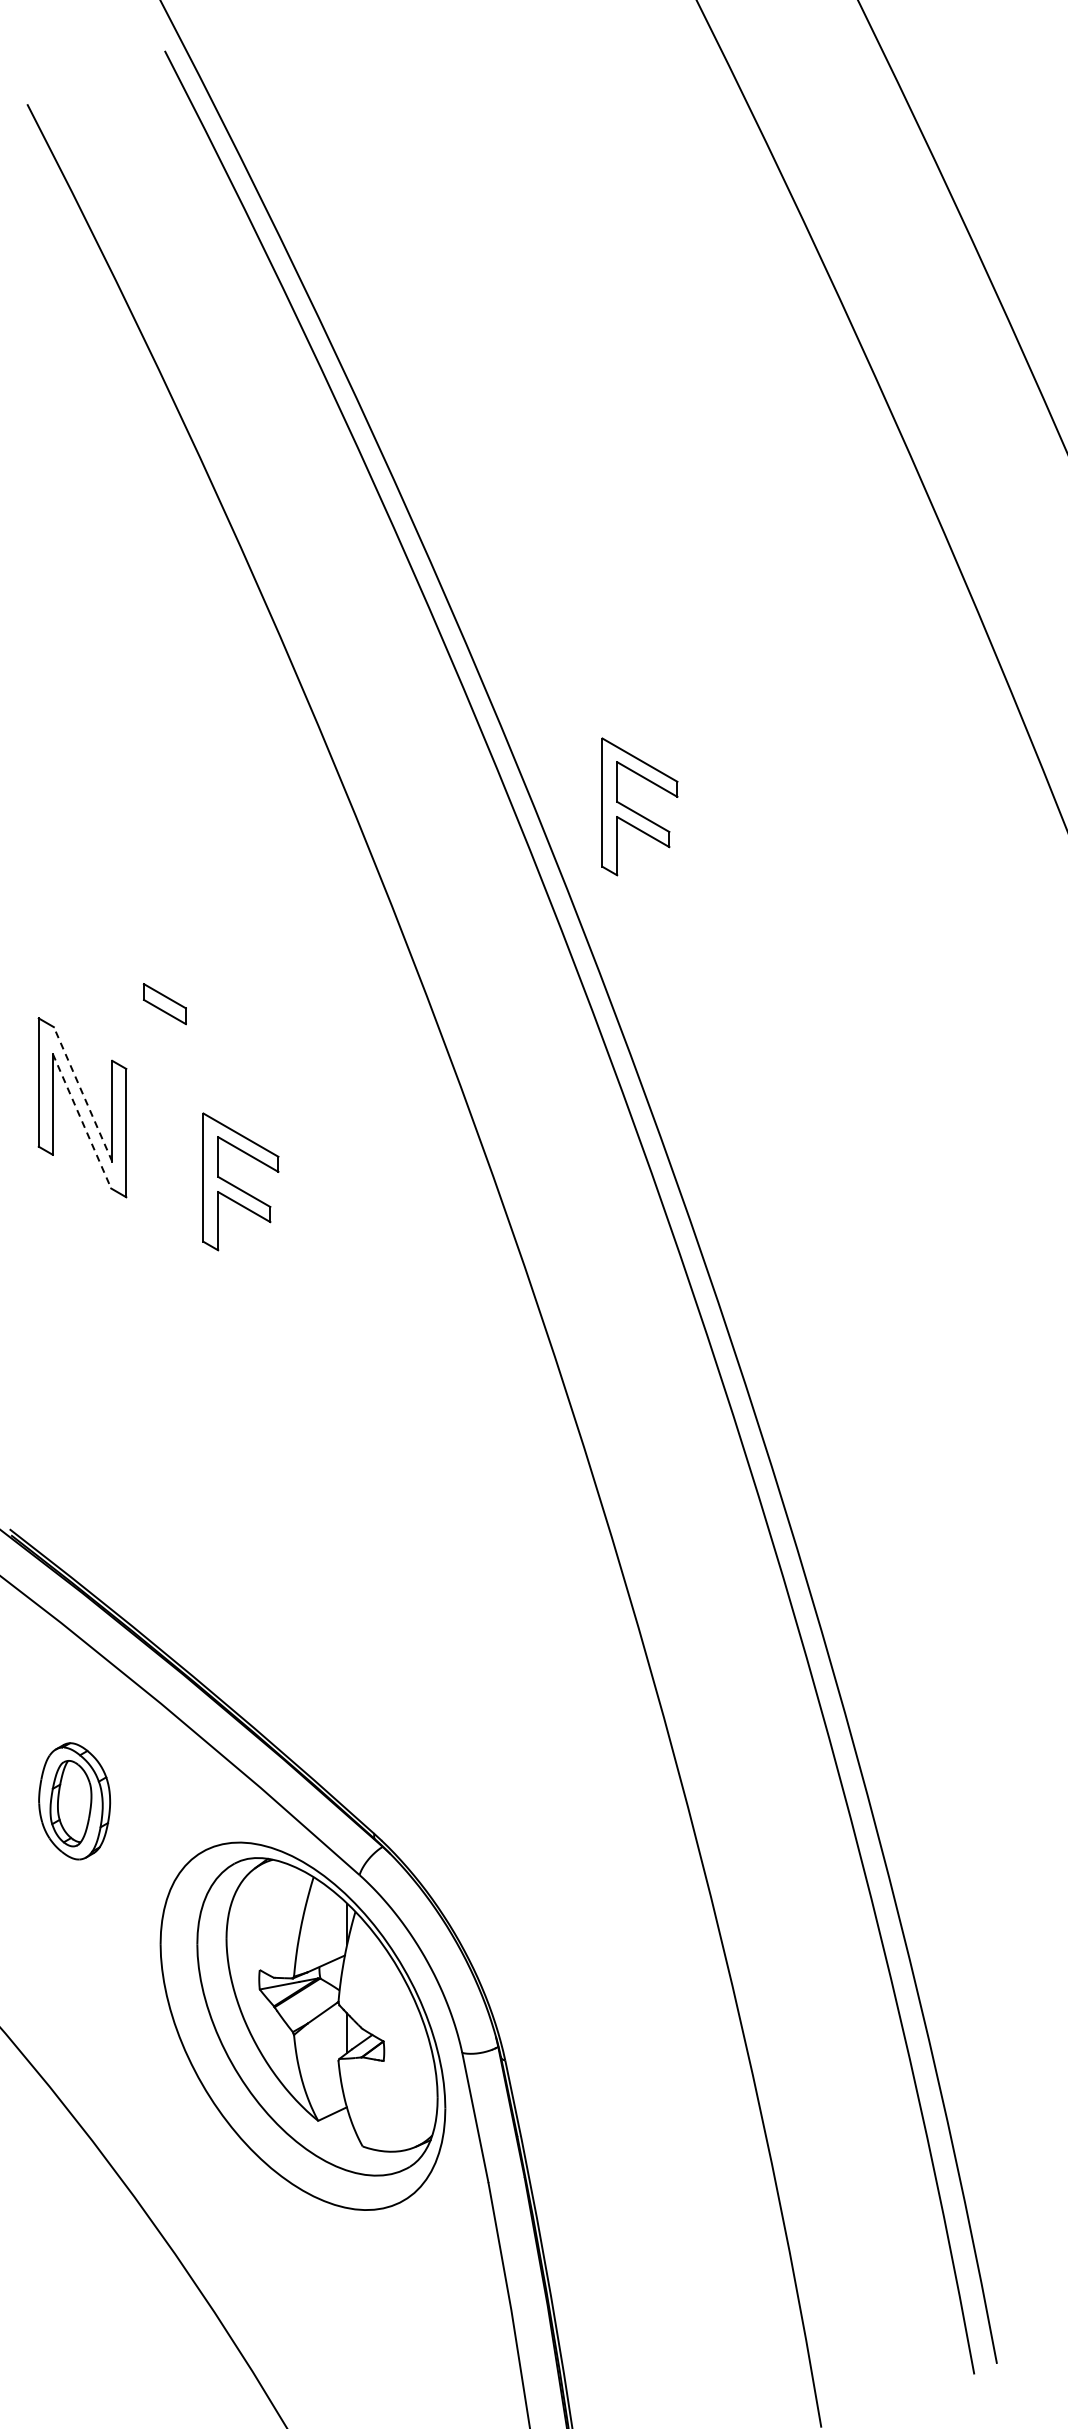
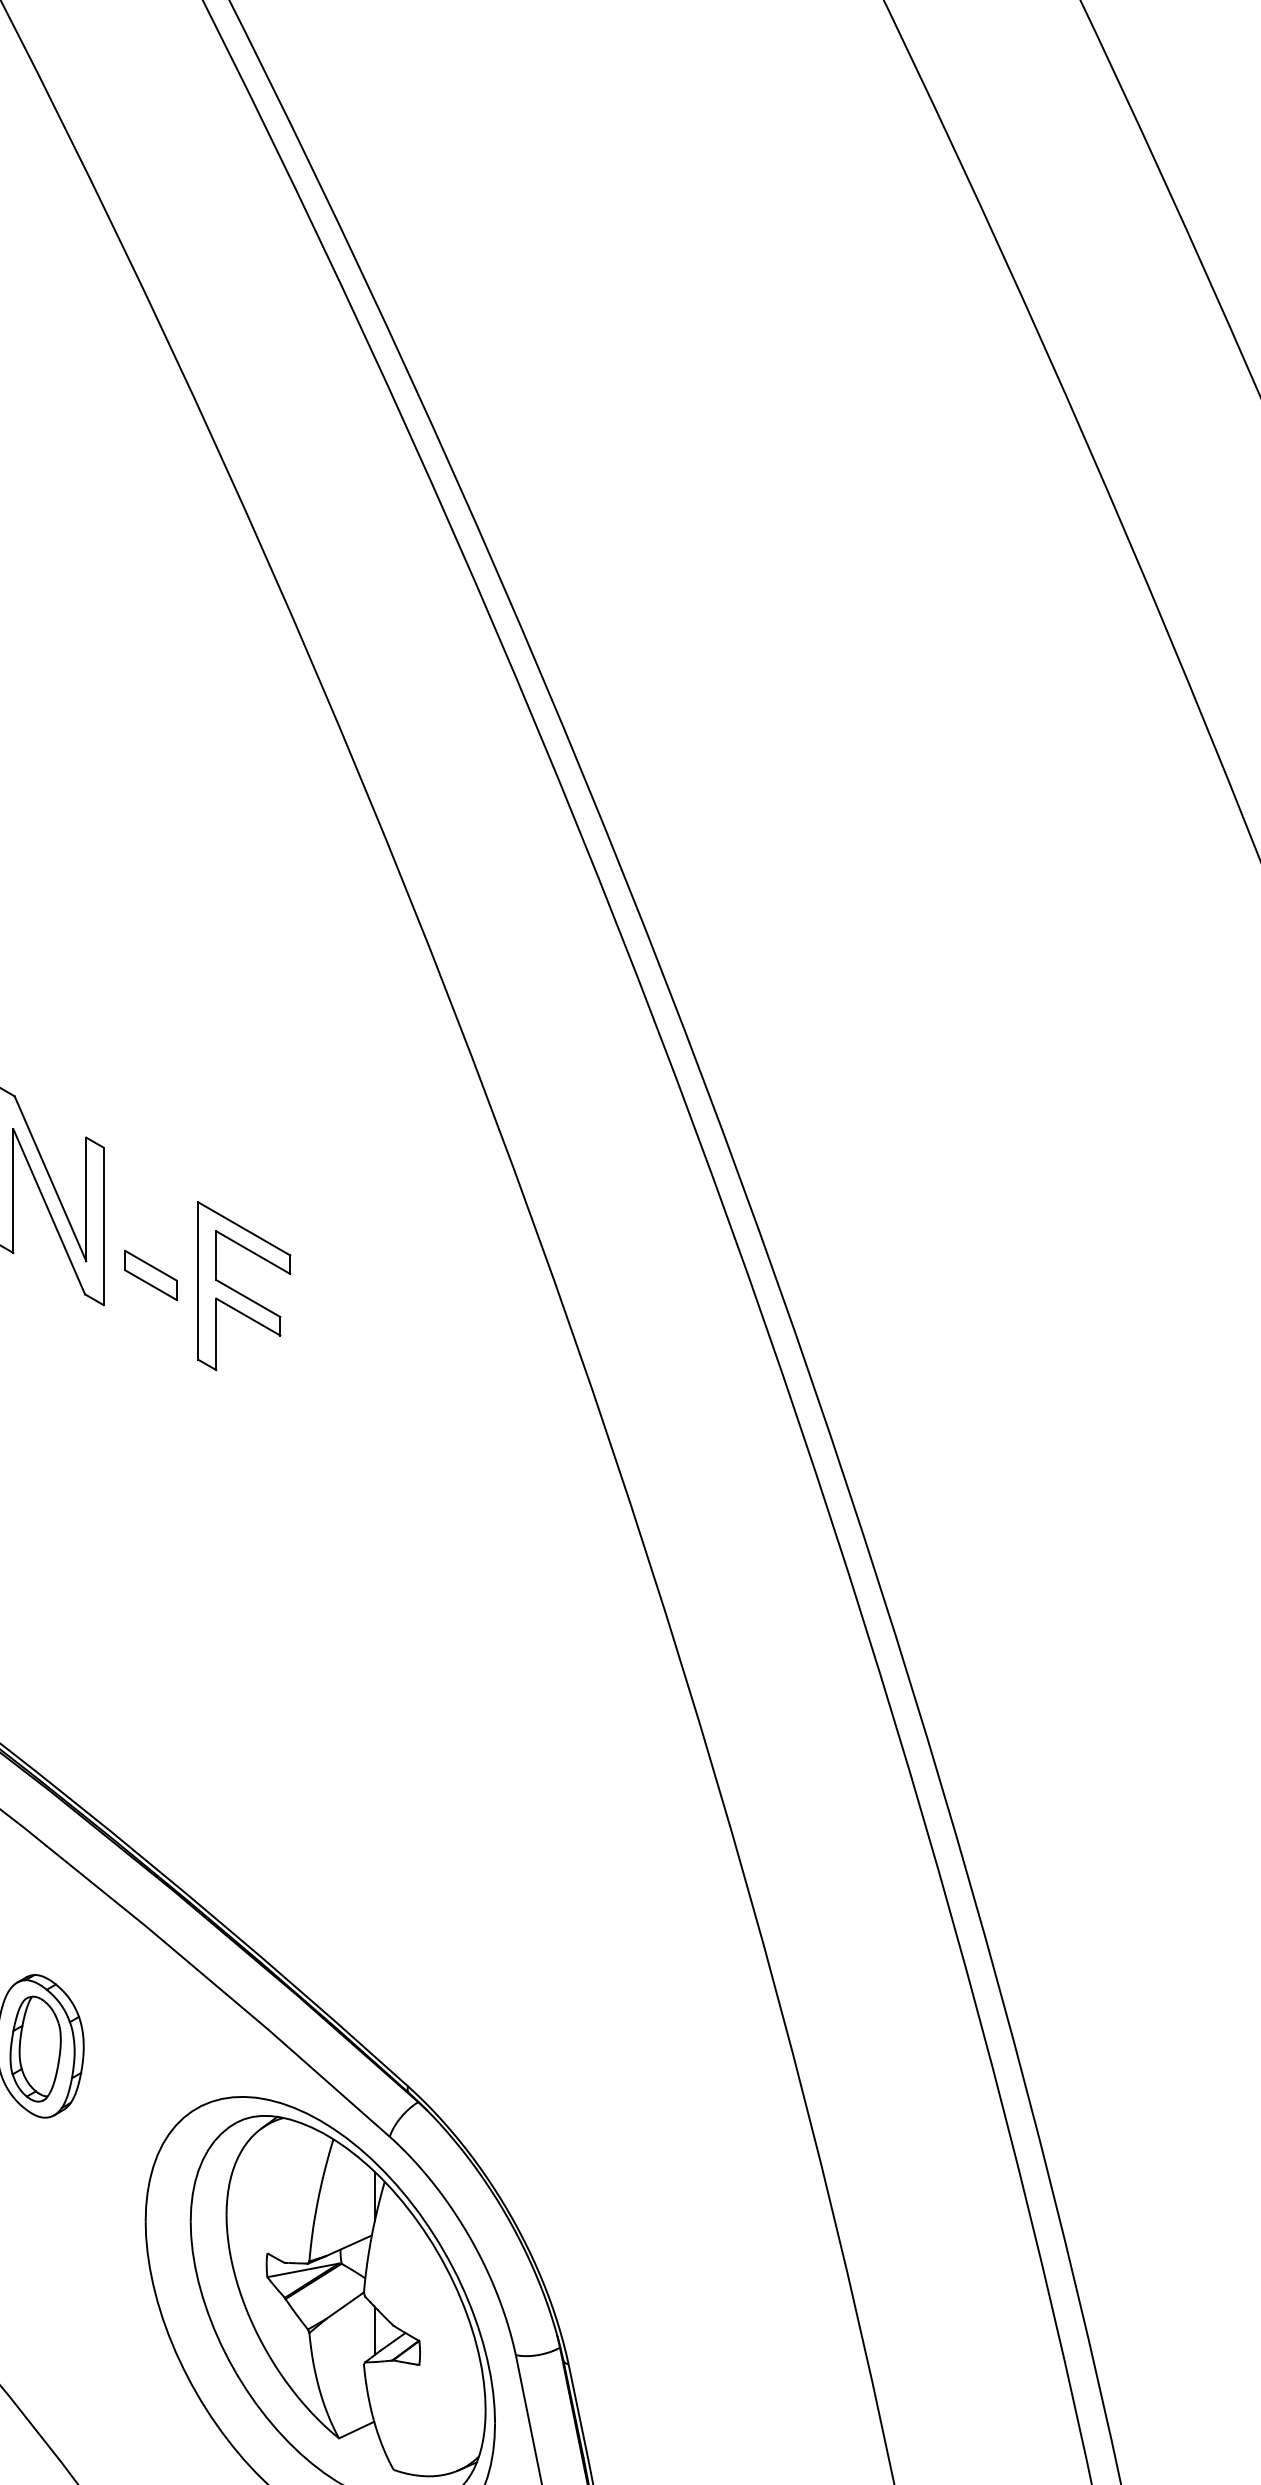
part: (639, 806) -> (733, 825), removed
part: (164, 1004) -> (150, 1275), moved
line: (82, 1093) -> (49, 1177), dashed -> solid
line: (82, 1121) -> (49, 1212), dashed -> solid

